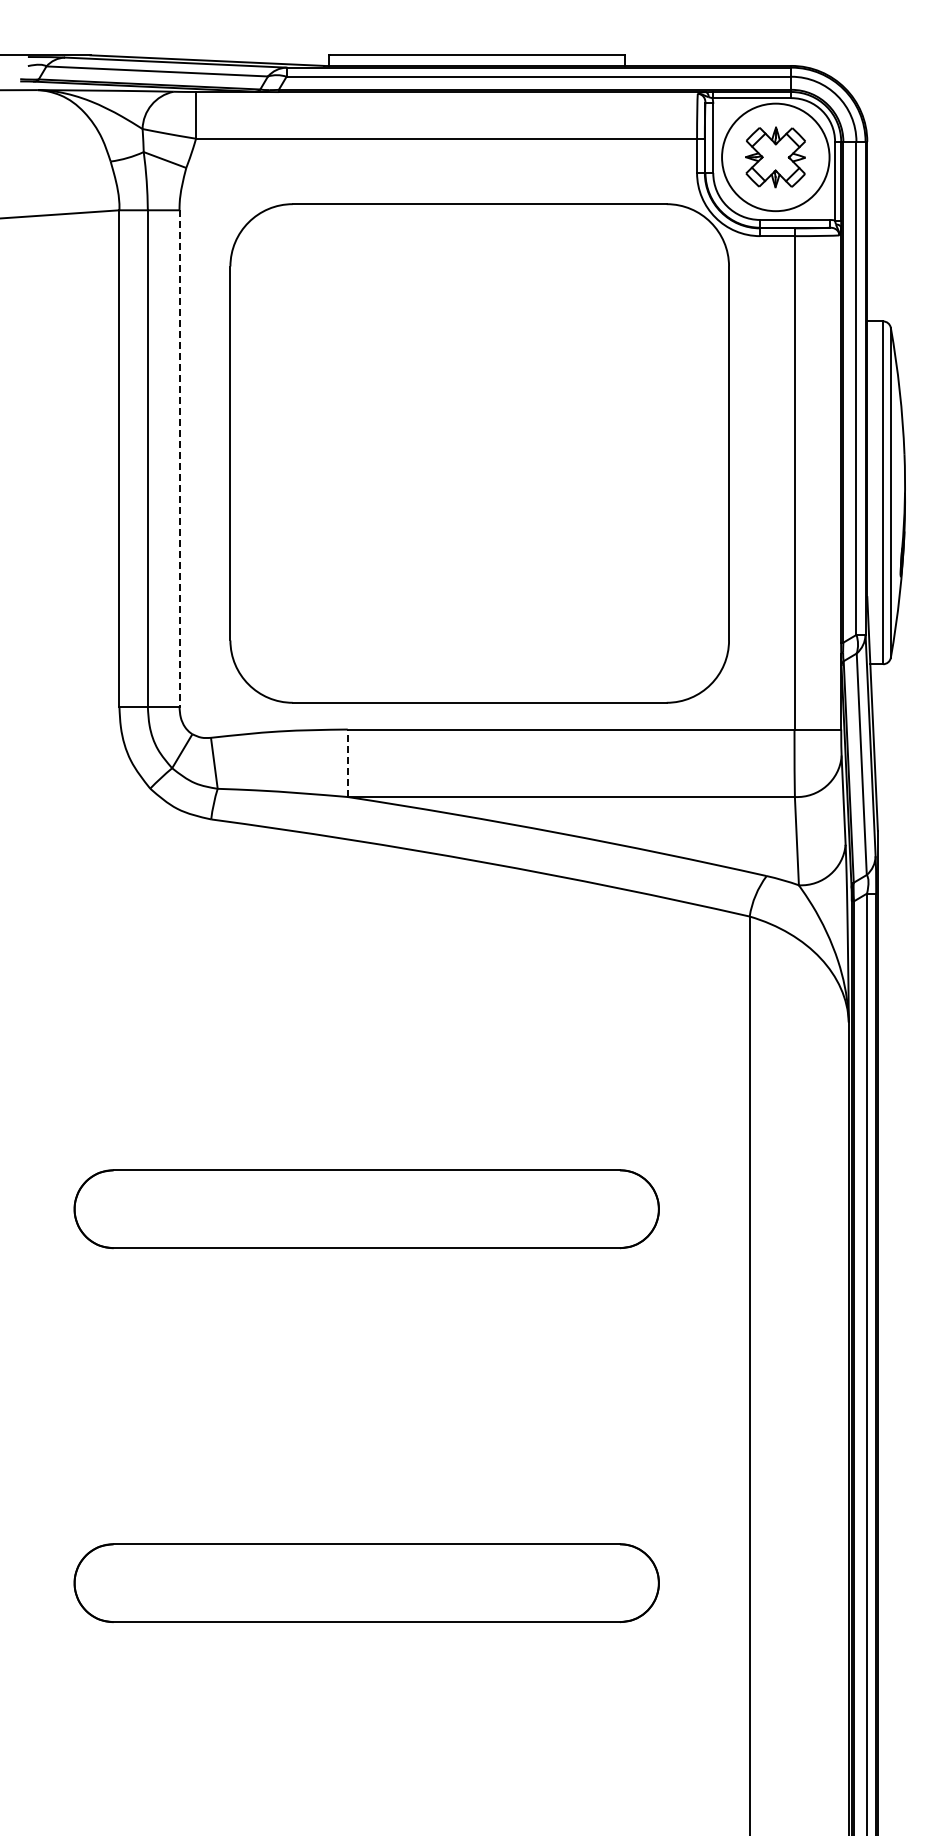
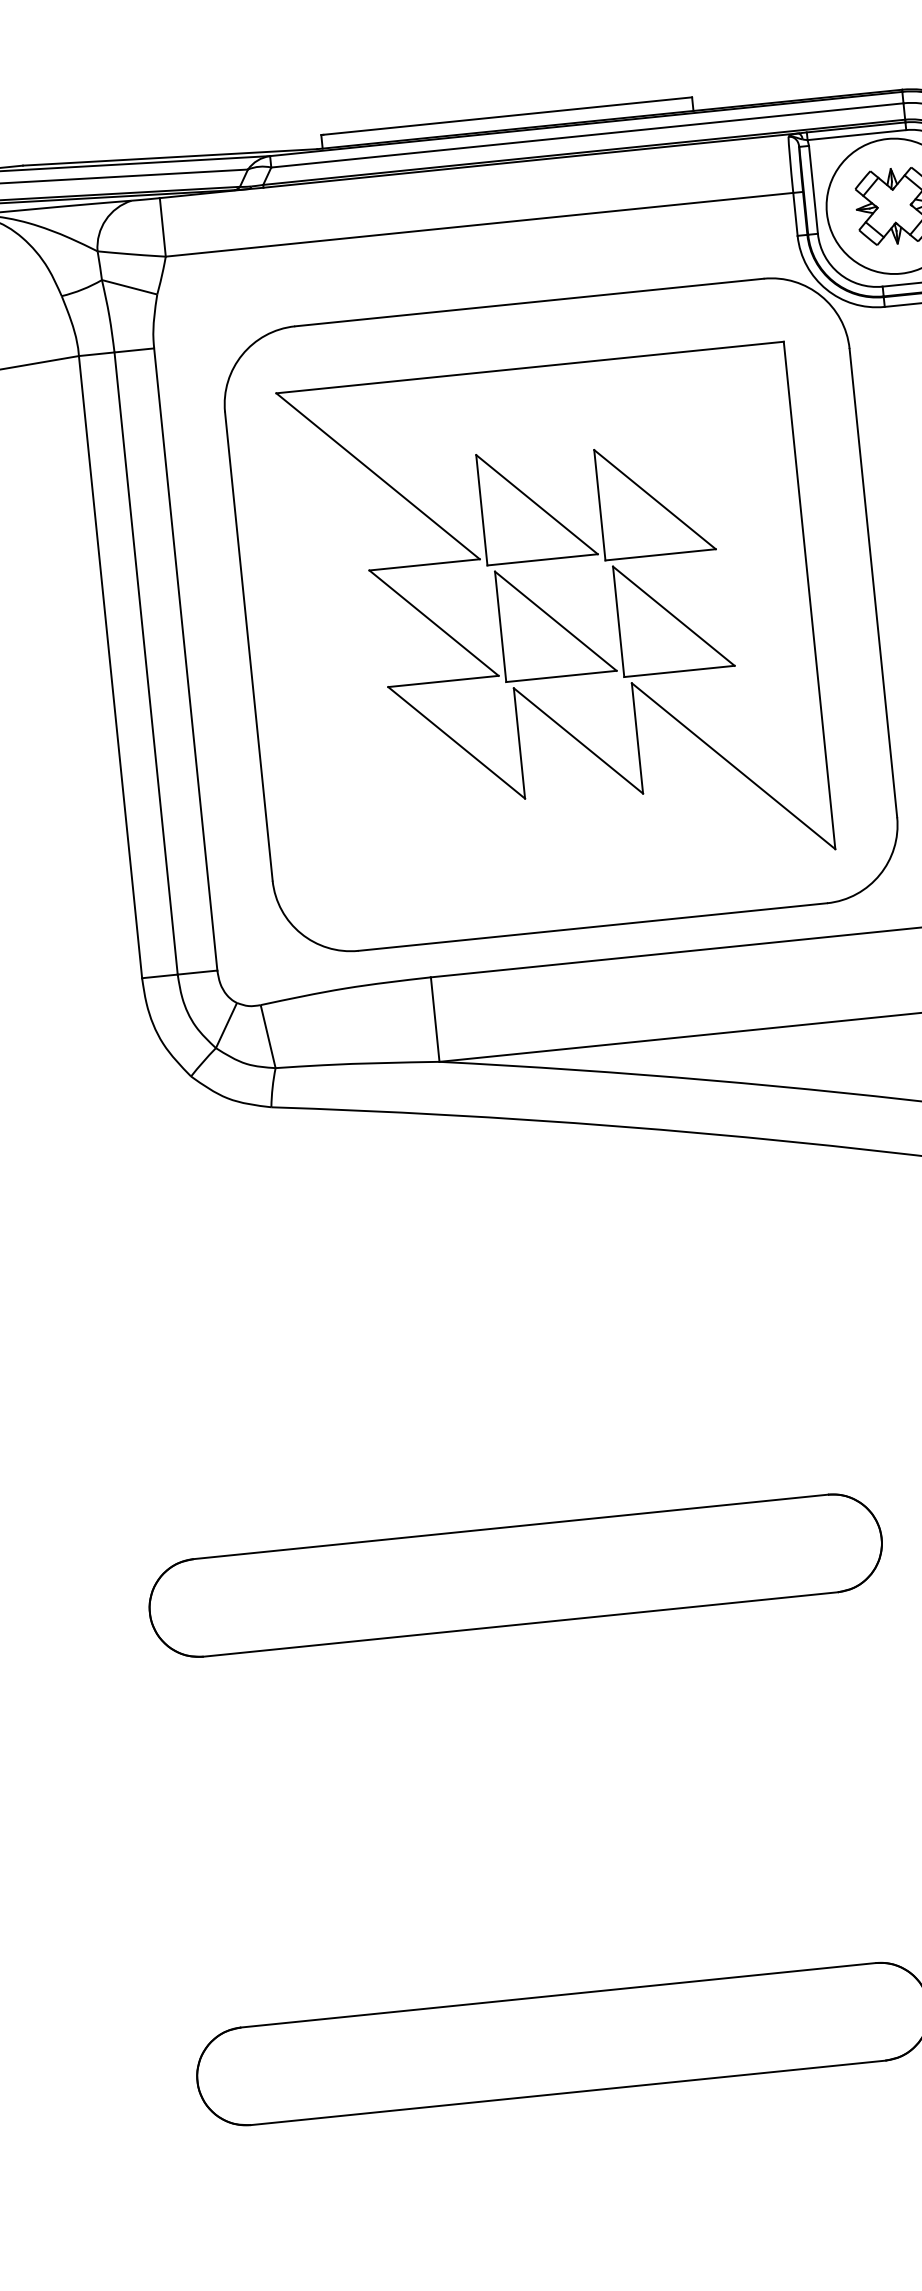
part: (474, 457) -> (555, 620), added
line: (179, 459) -> (185, 660), dashed -> solid
line: (347, 763) -> (434, 1019), dashed -> solid

